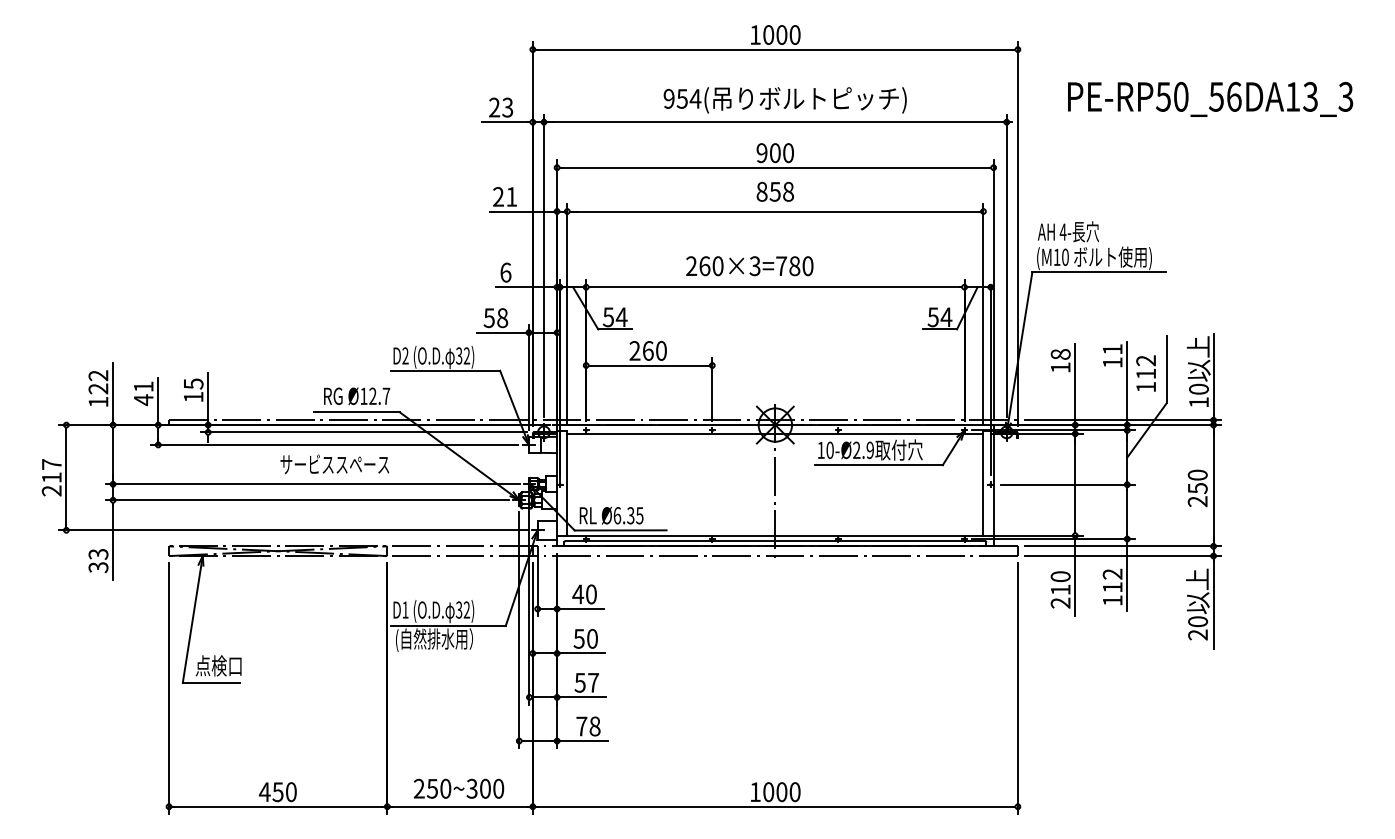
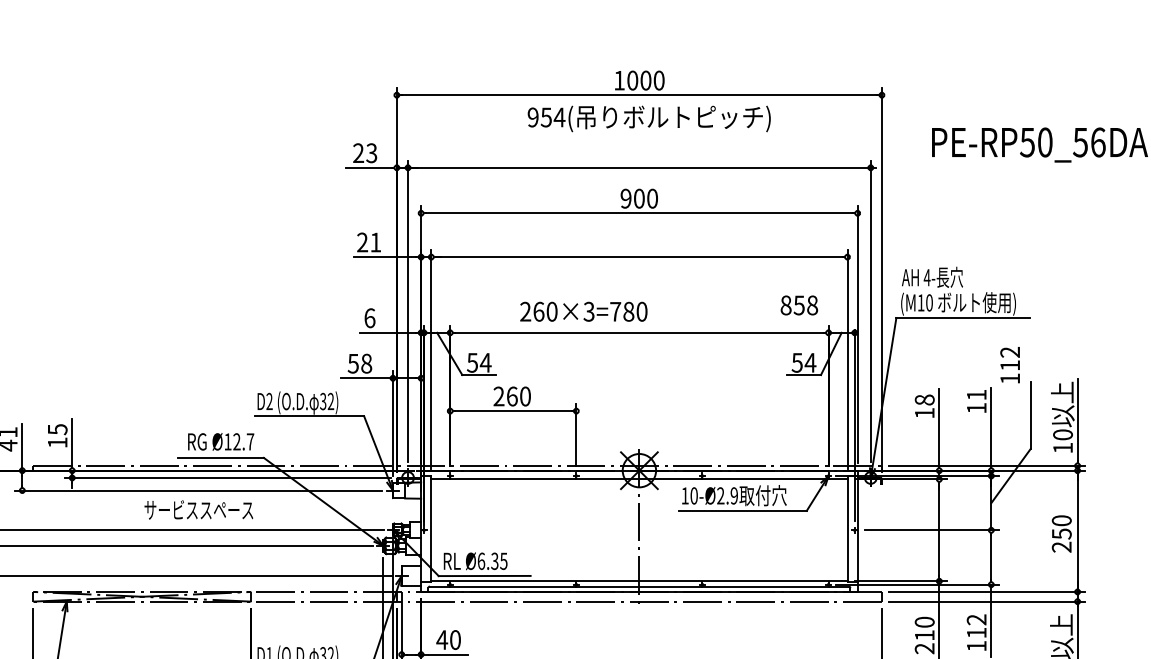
text: (784, 100) -> (648, 119), moved
text: (774, 191) -> (798, 305), moved
text: (749, 266) -> (583, 312), moved
text: (1145, 373) -> (1009, 365), moved

